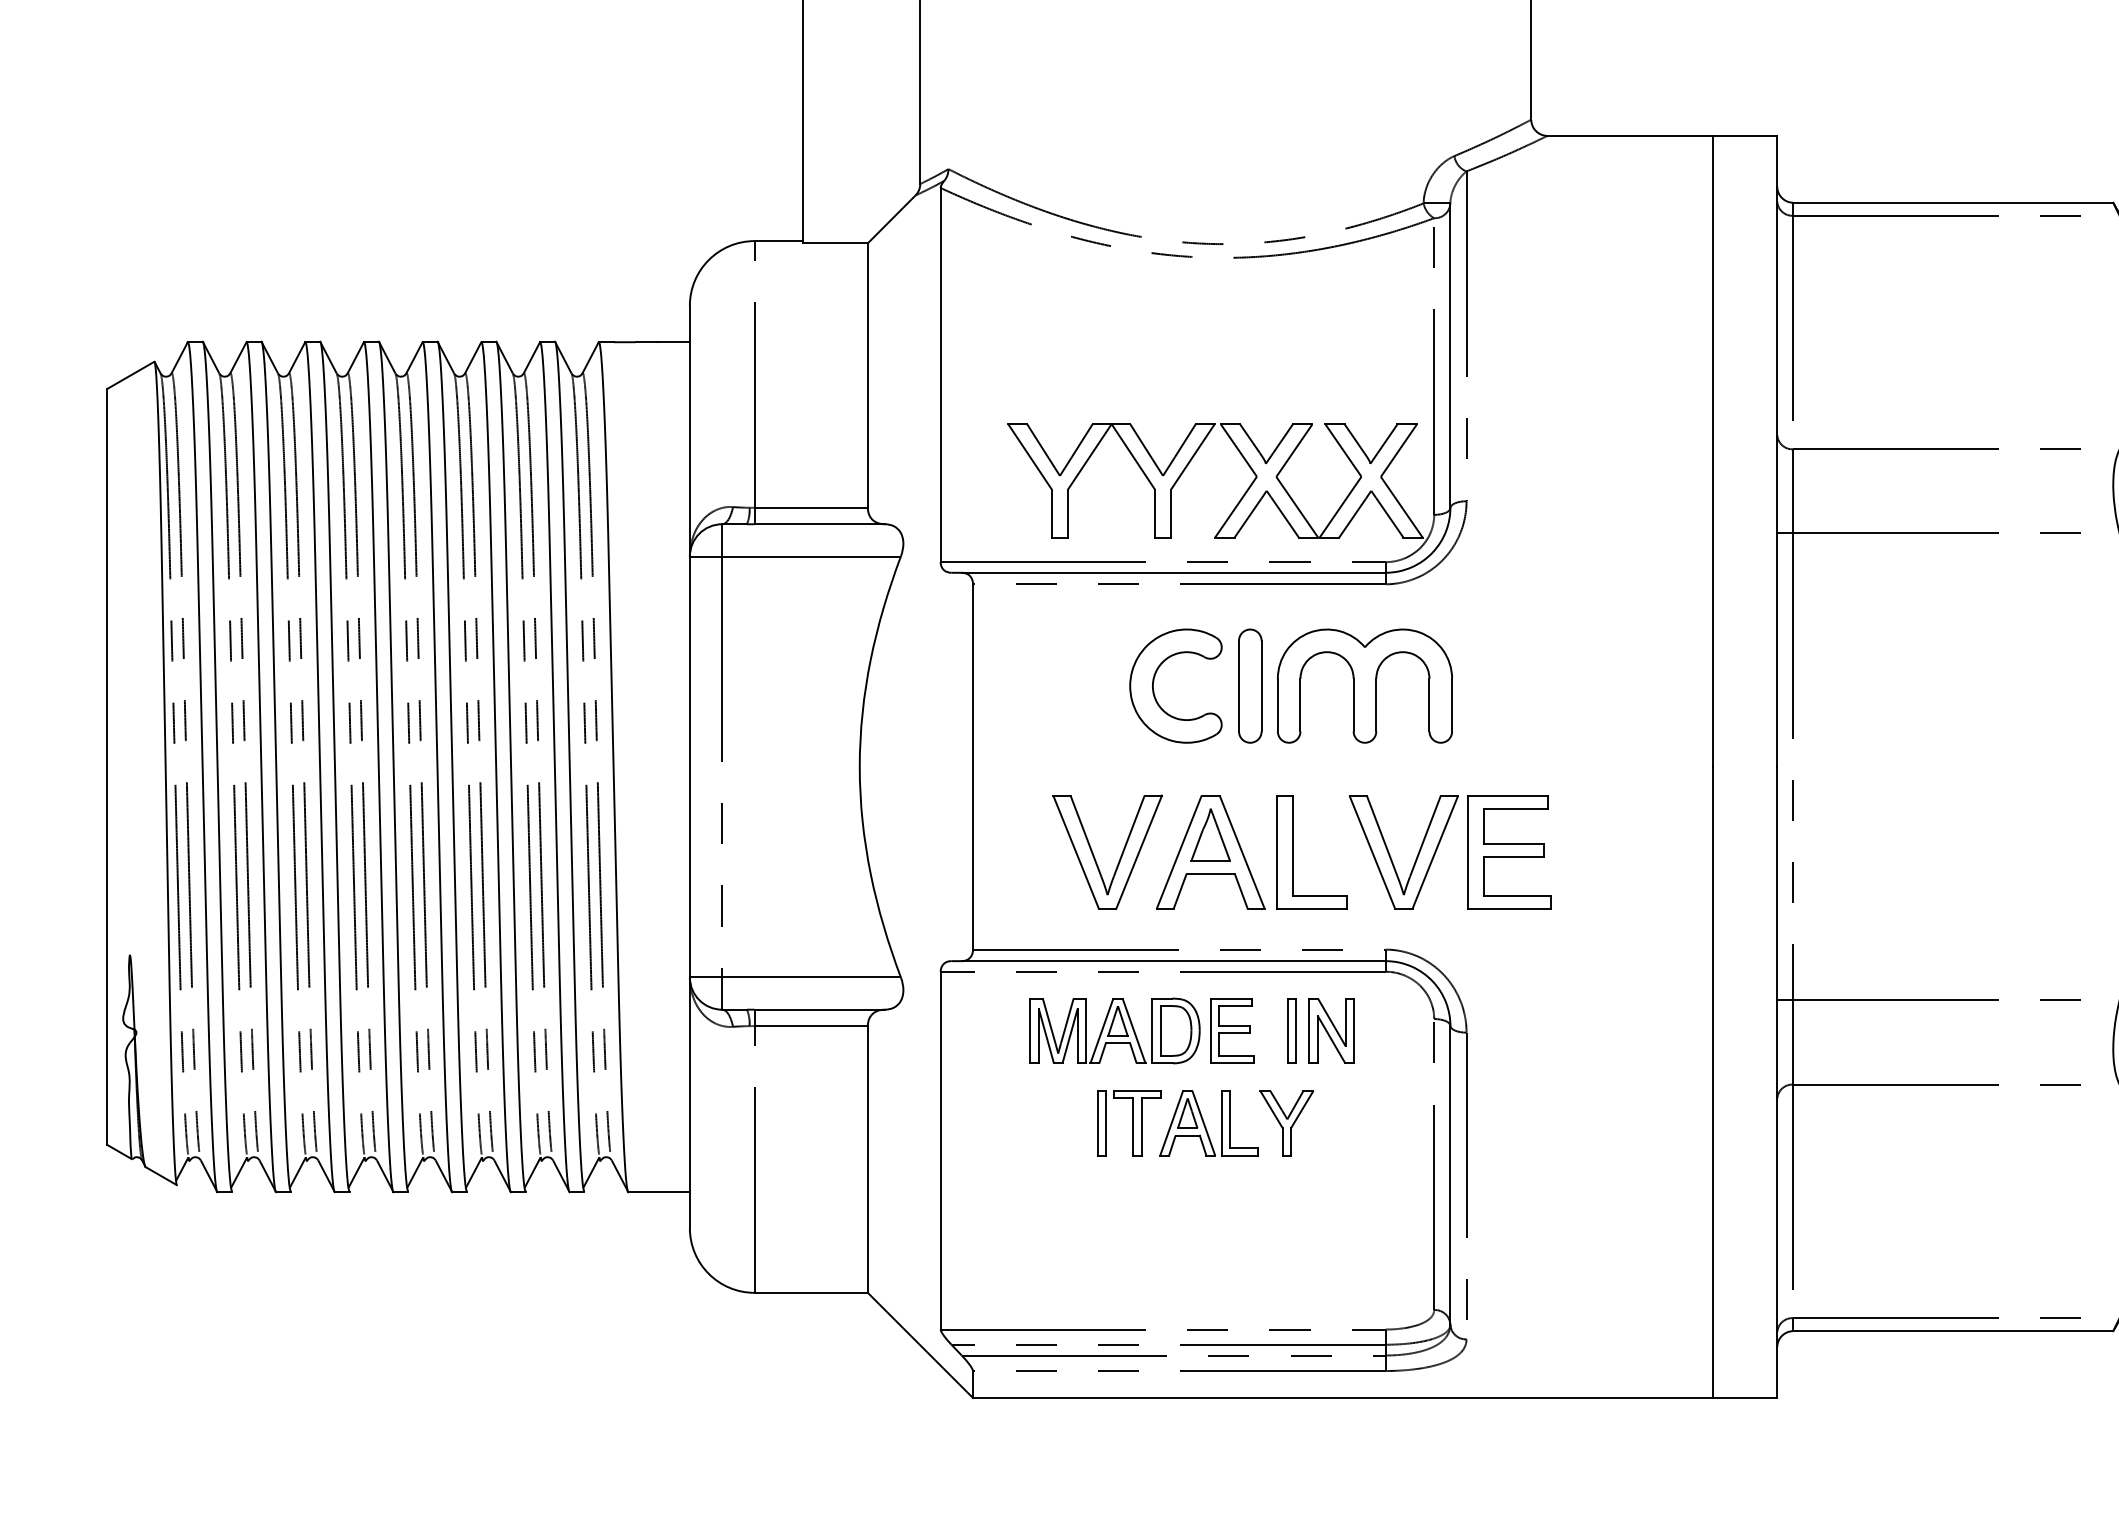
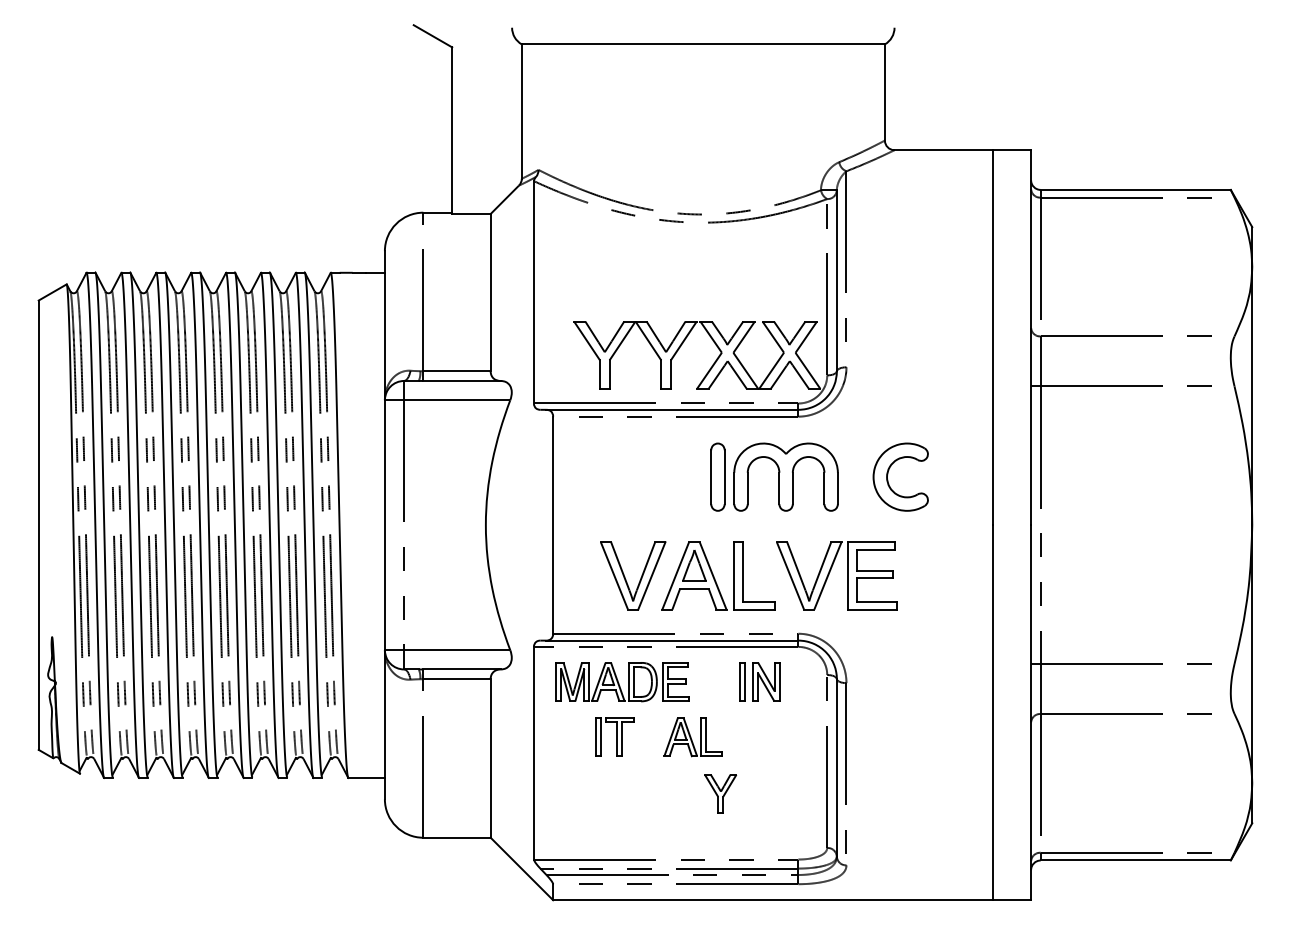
part: (1155, 681) -> (888, 474), moved
part: (1141, 1031) -> (622, 682), moved
part: (1128, 1122) -> (614, 736), moved
part: (1286, 1122) -> (720, 793), moved

